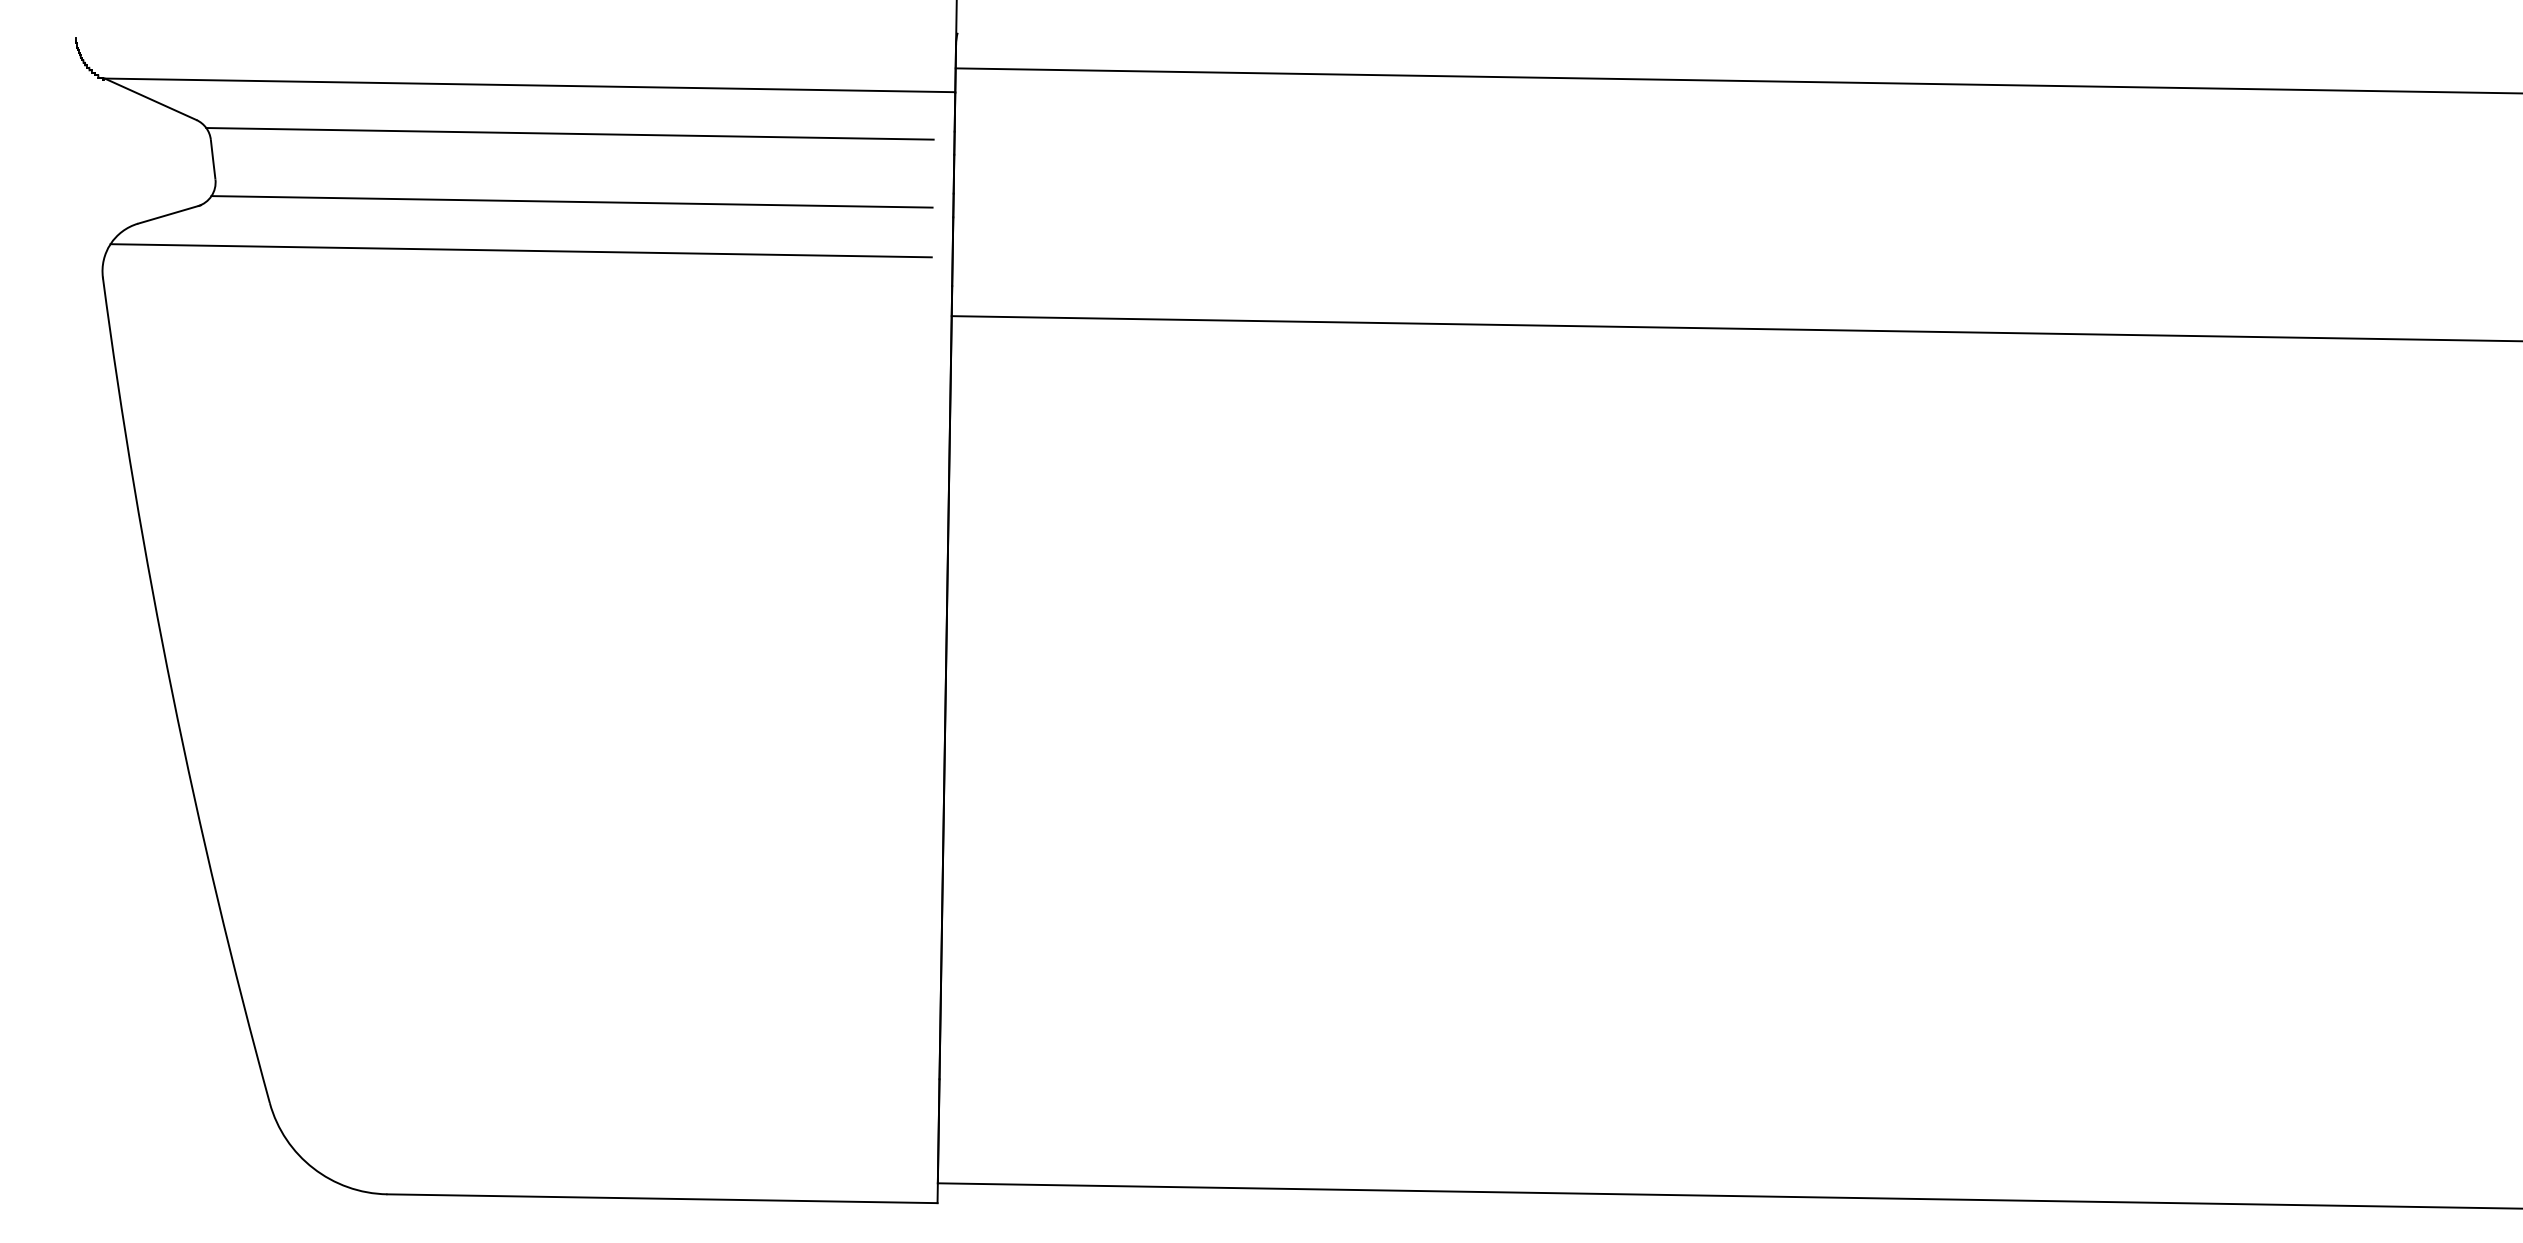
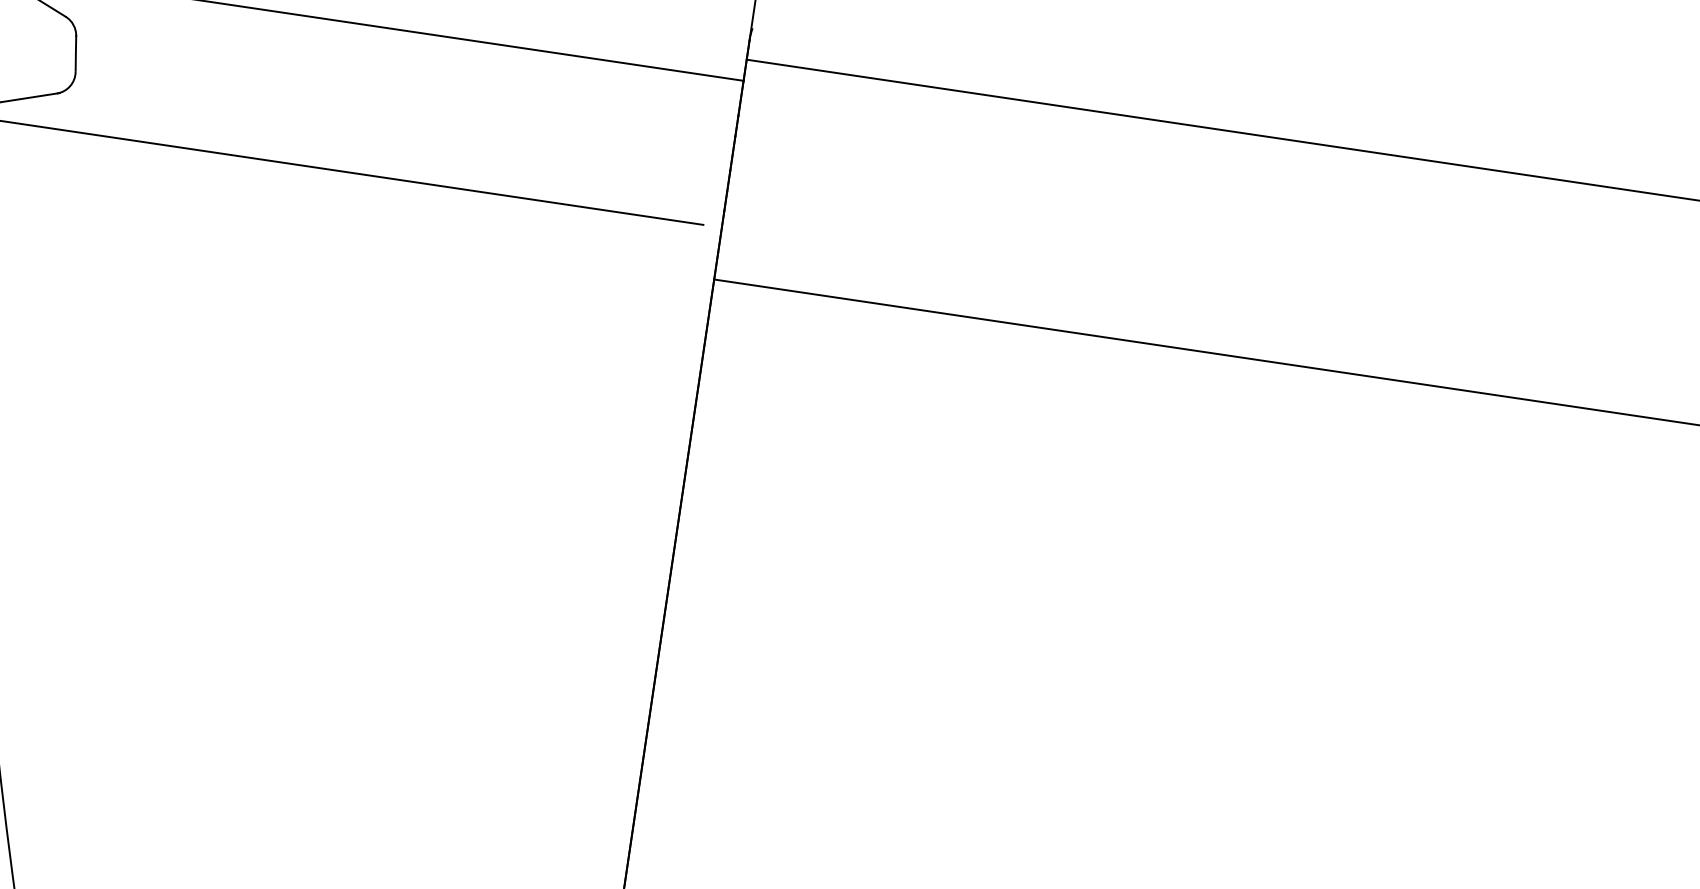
line: (569, 133) -> (395, 72), removed
line: (571, 201) -> (389, 133), removed

